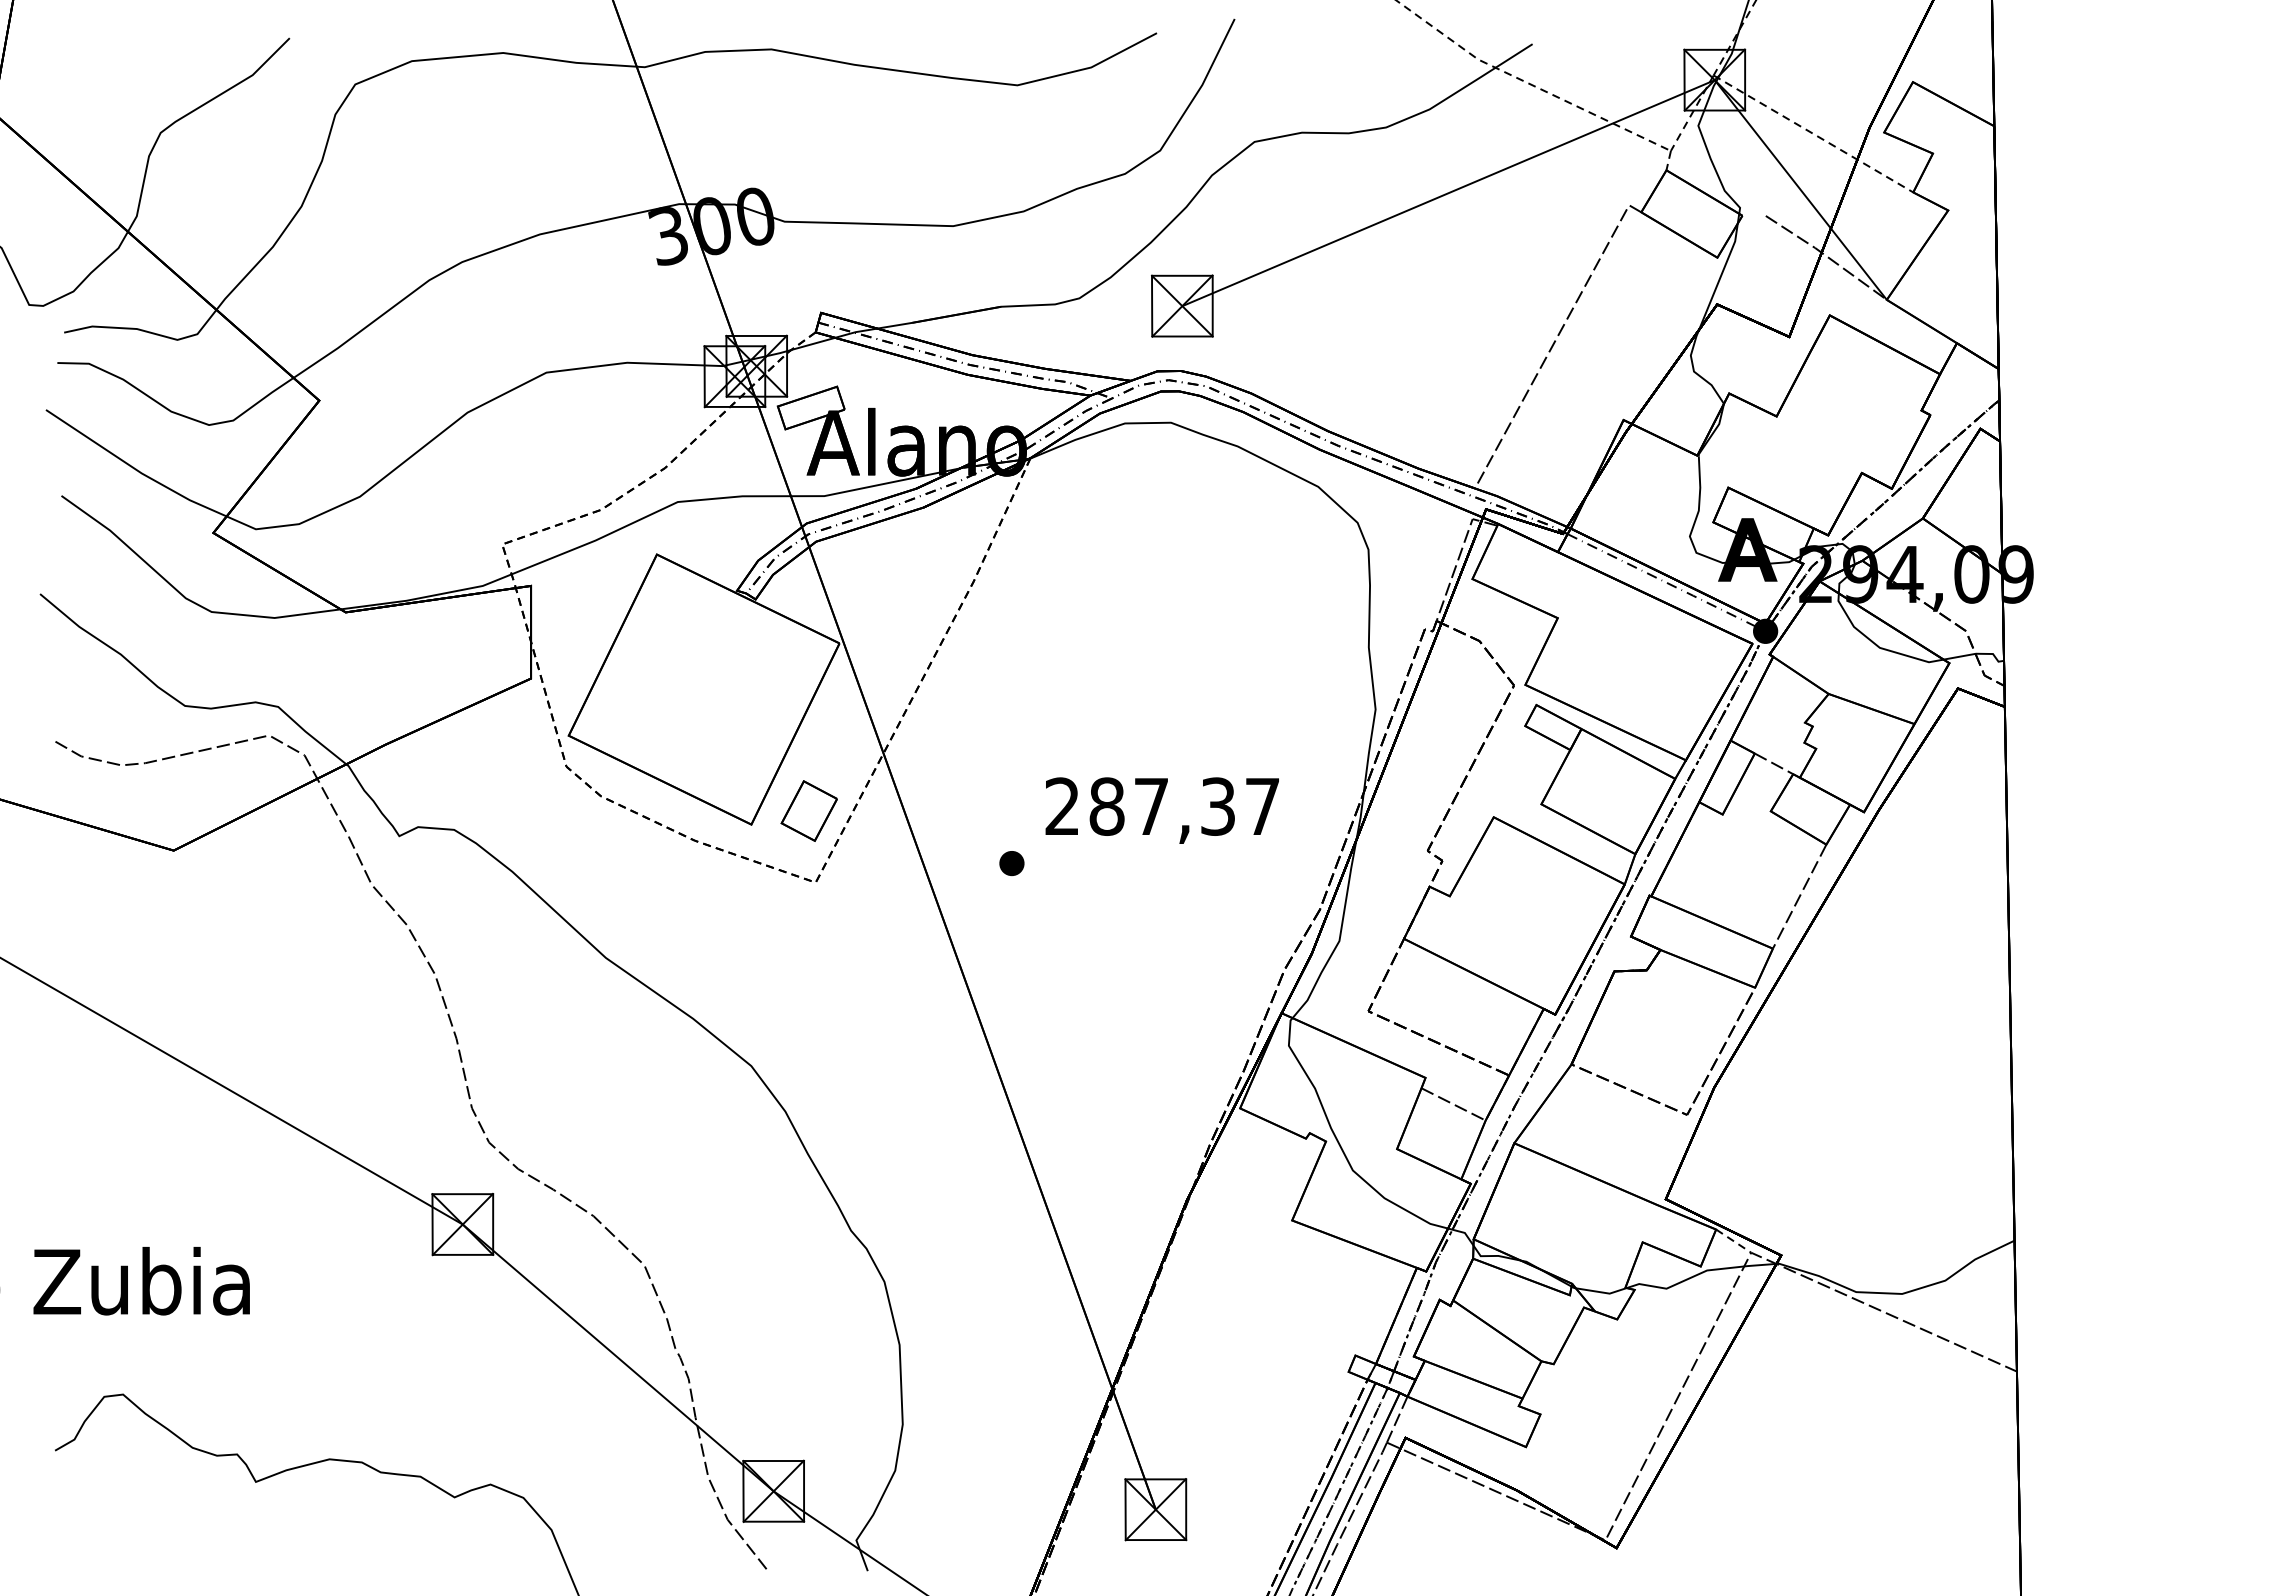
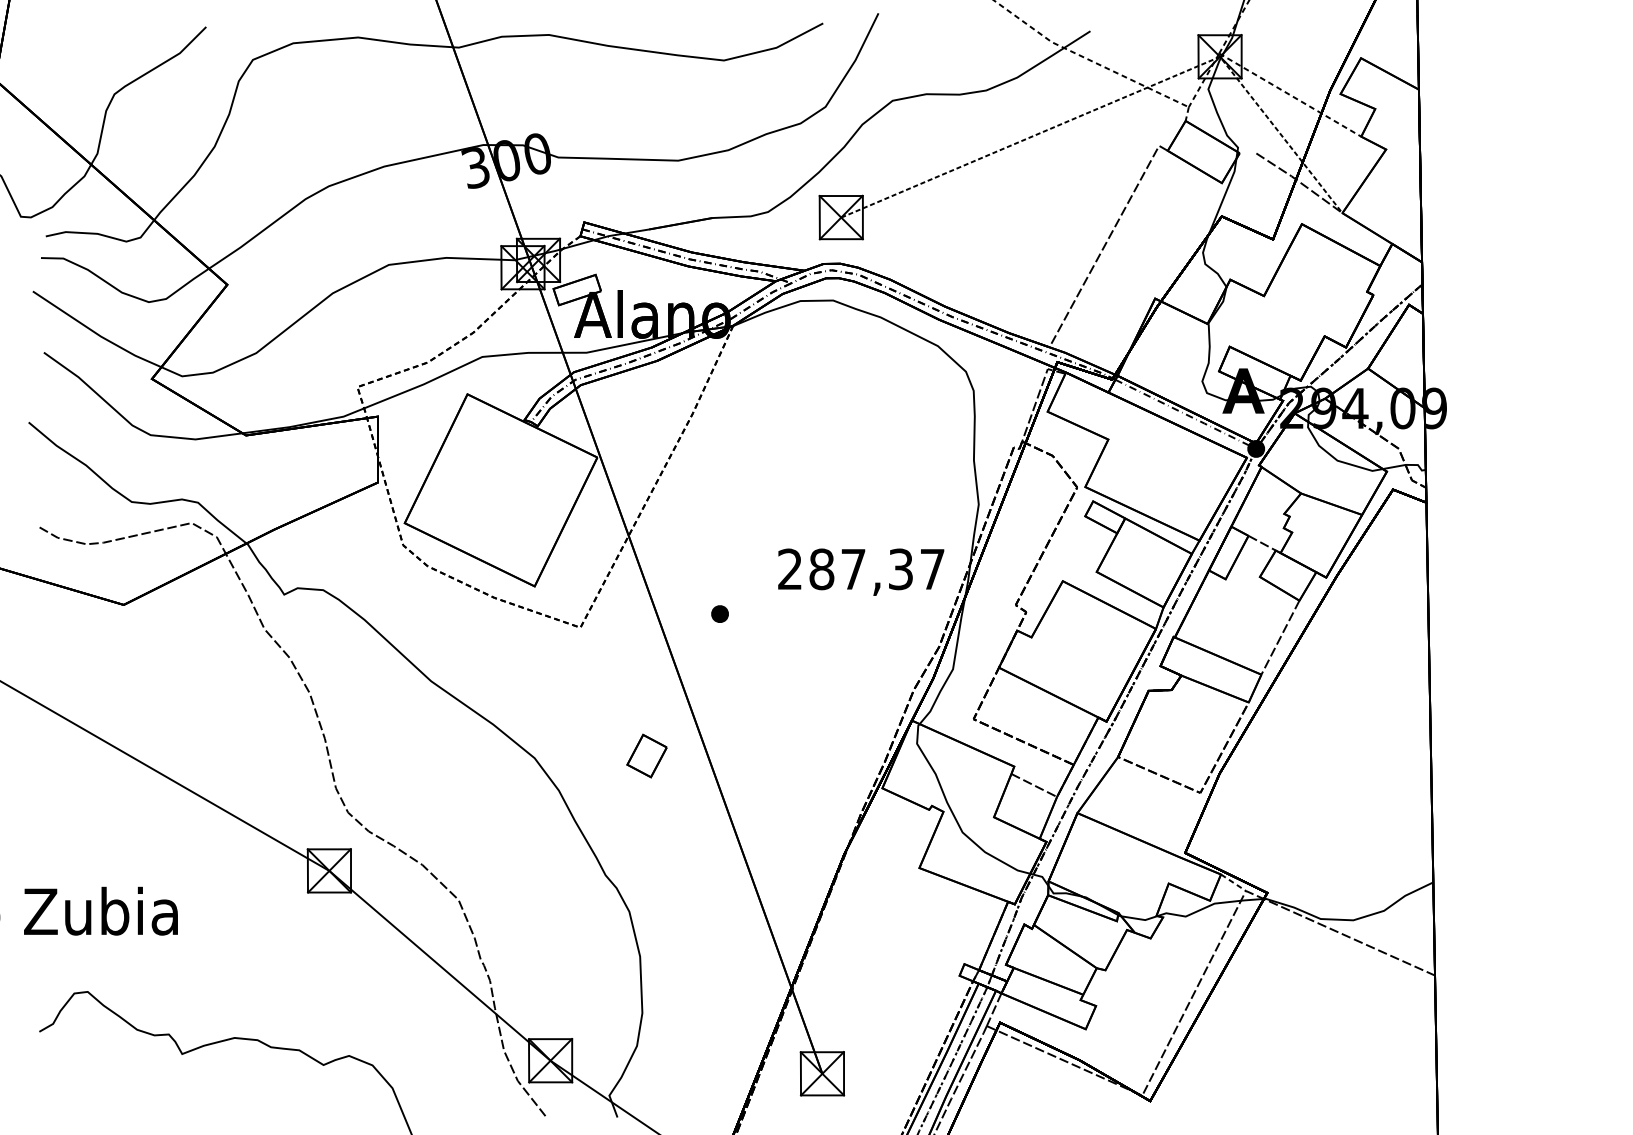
line: (1577, 138) -> (1122, 98), solid -> dashed
part: (808, 810) -> (646, 755), moved
text: (1161, 810) -> (860, 572), moved

